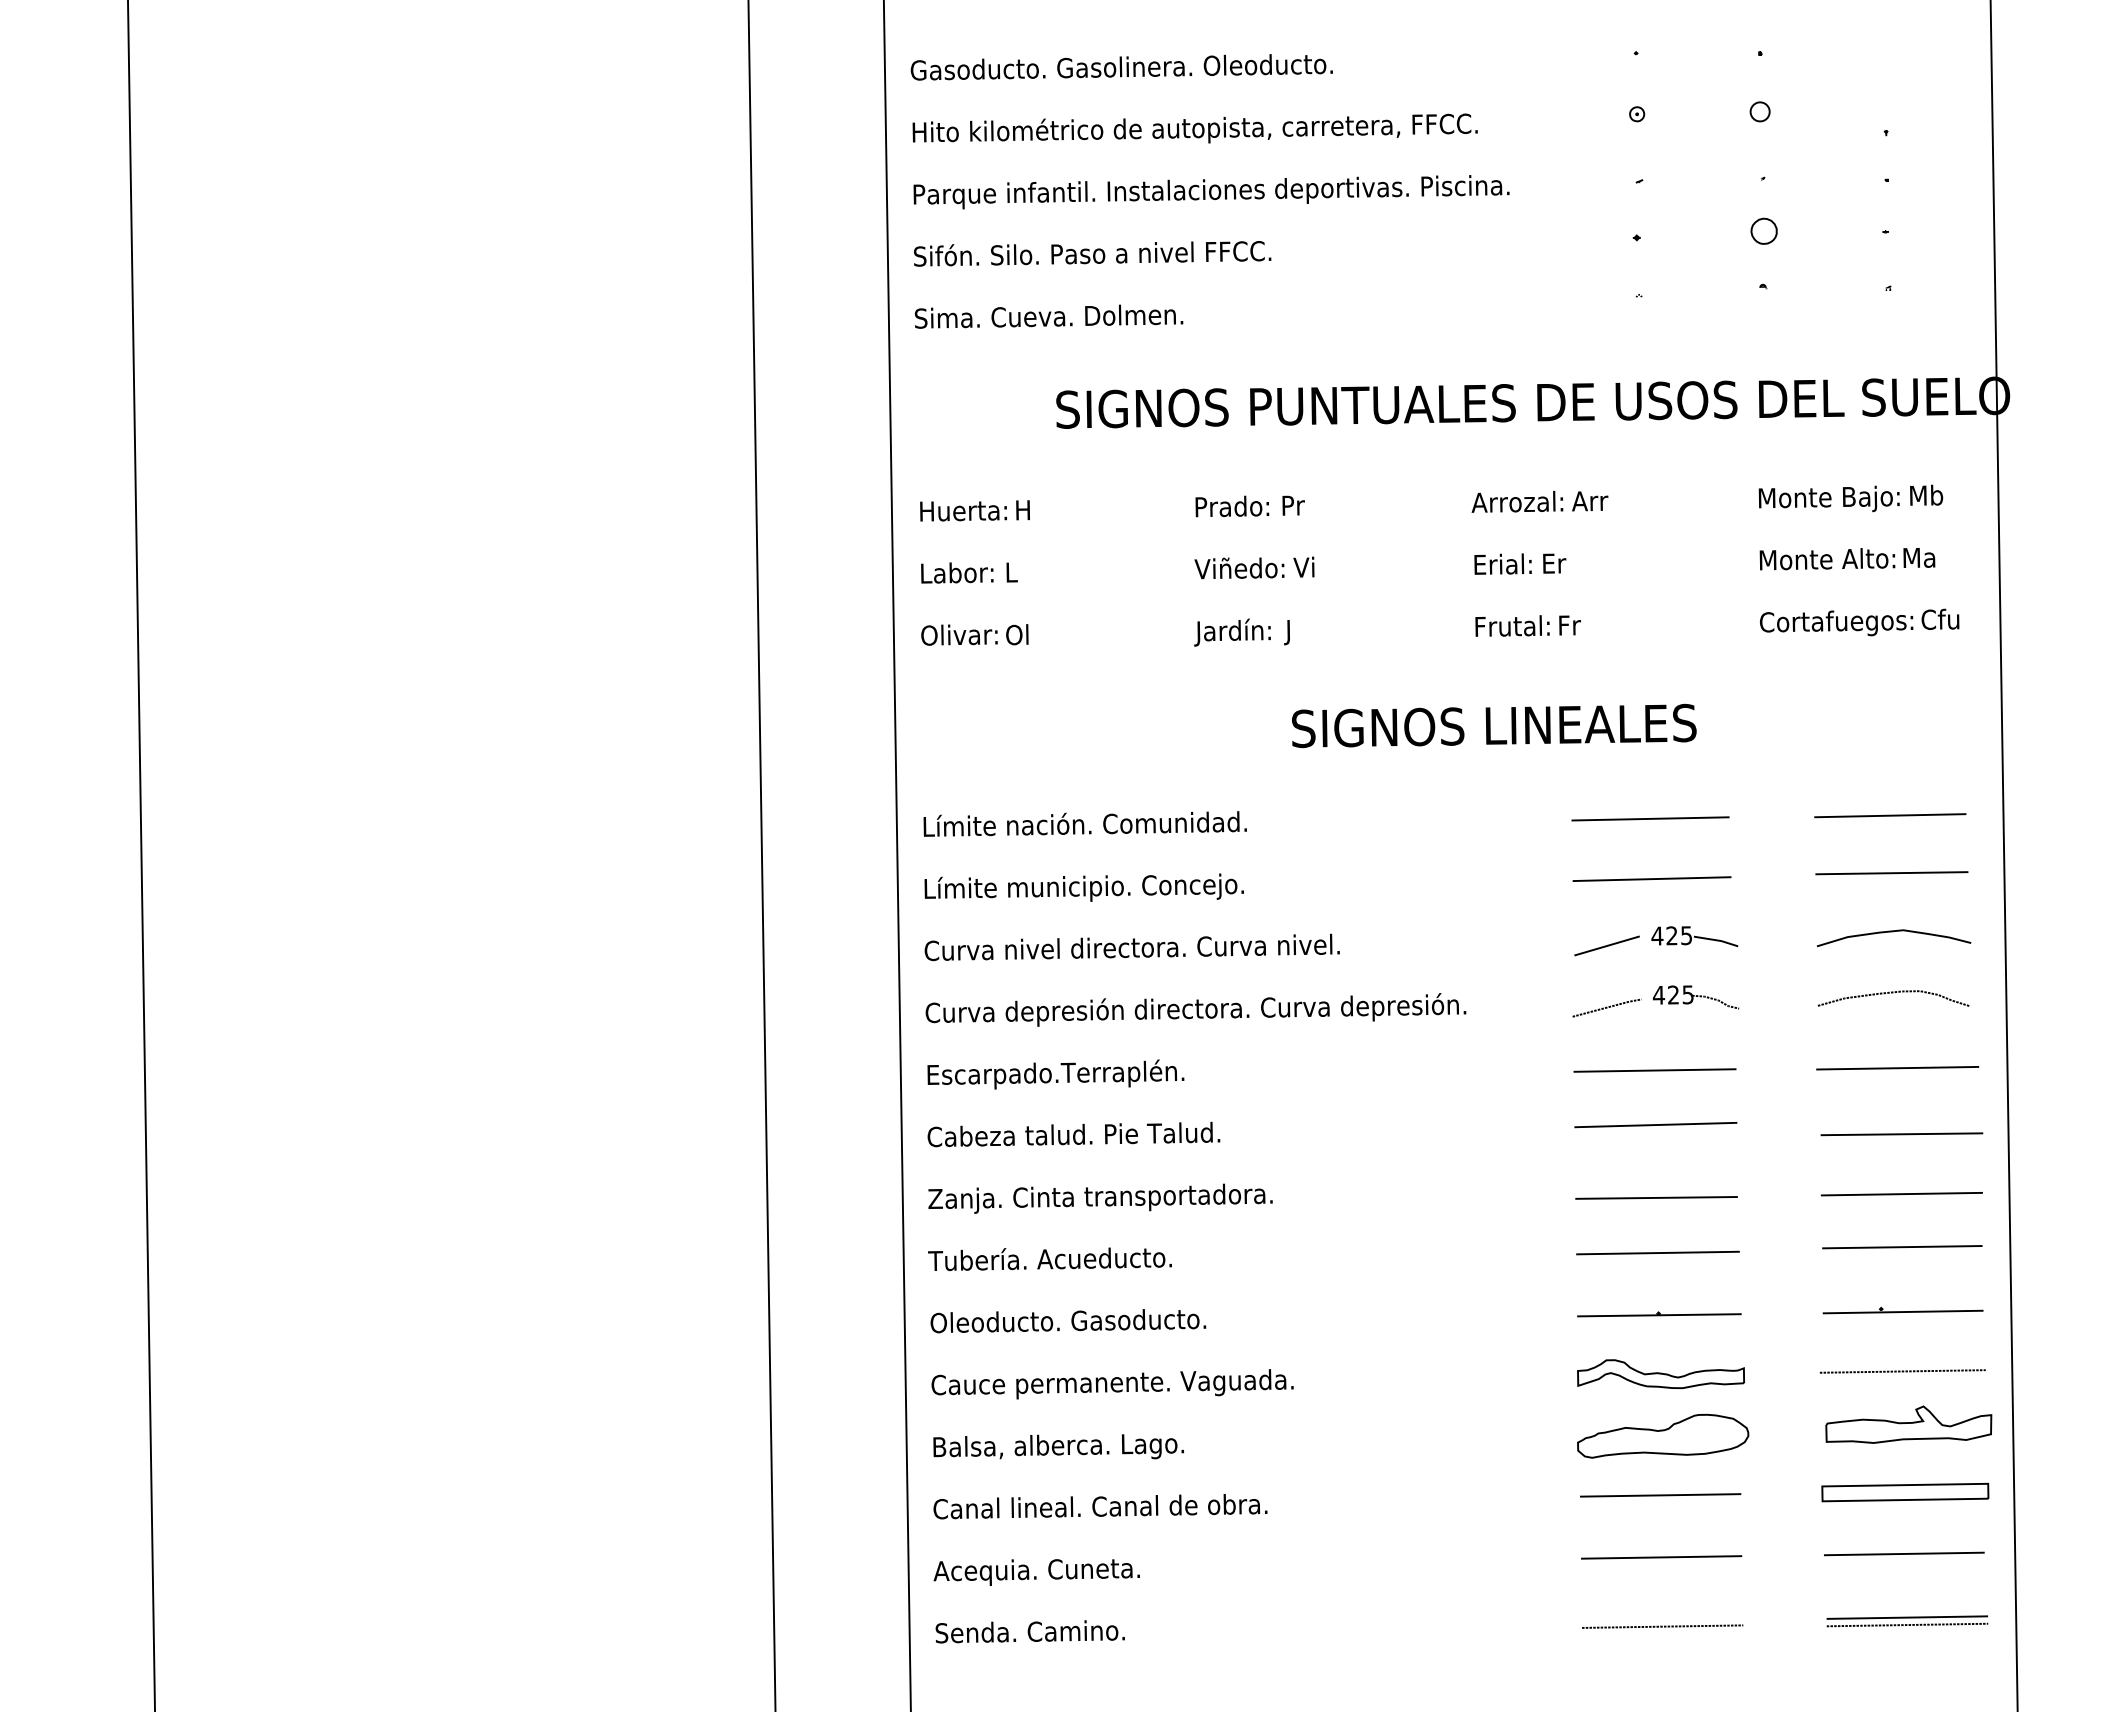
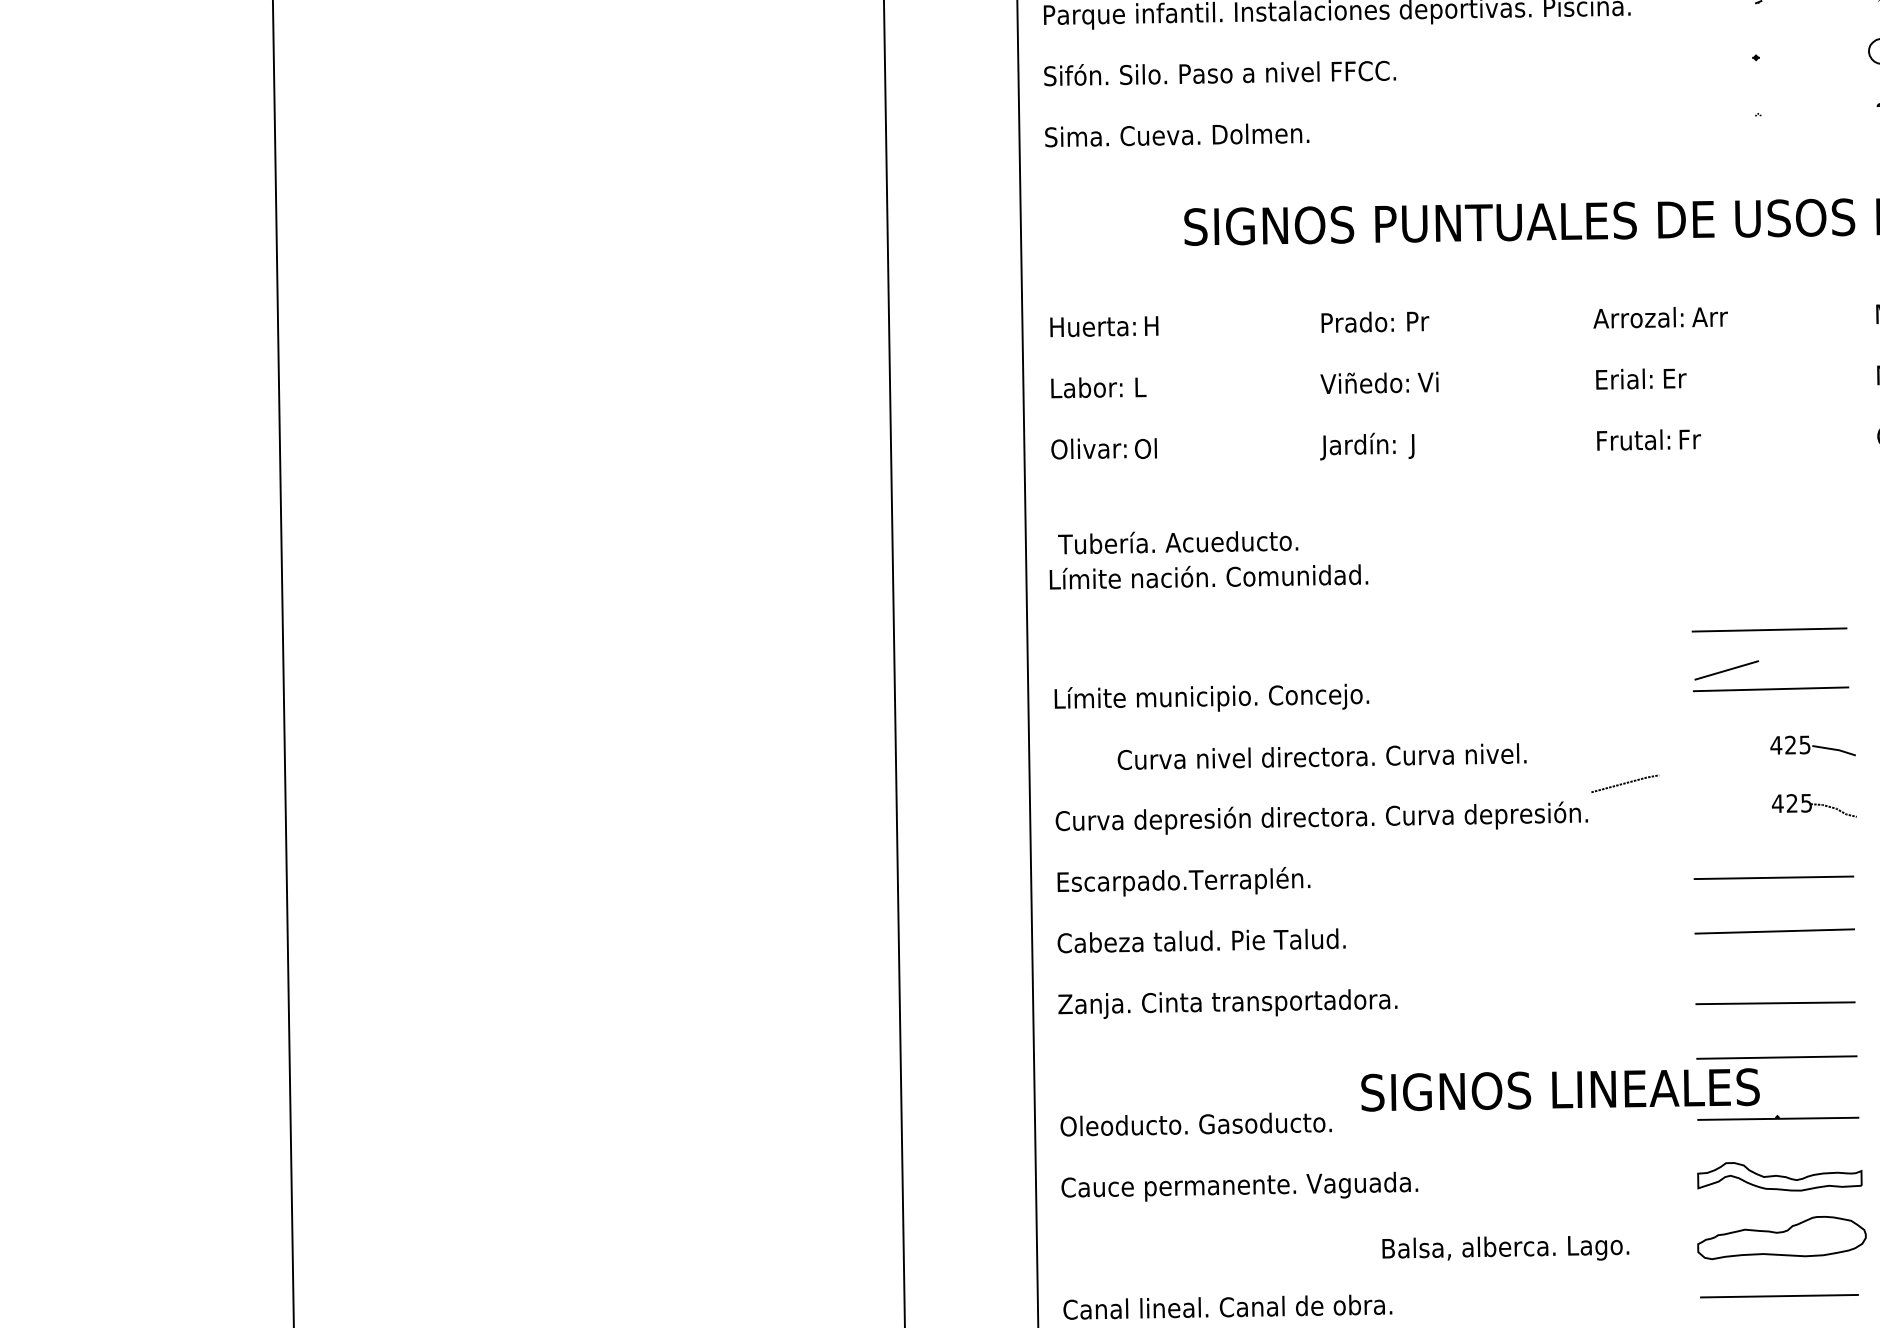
text: (1494, 725) -> (1560, 1089), moved
text: (1084, 823) -> (1208, 576), moved
line: (1606, 945) -> (1726, 669), moved
text: (1131, 947) -> (1321, 756), moved
line: (1606, 1007) -> (1624, 783), moved
text: (1049, 1258) -> (1177, 541), moved
text: (1058, 1446) -> (1505, 1248), moved

